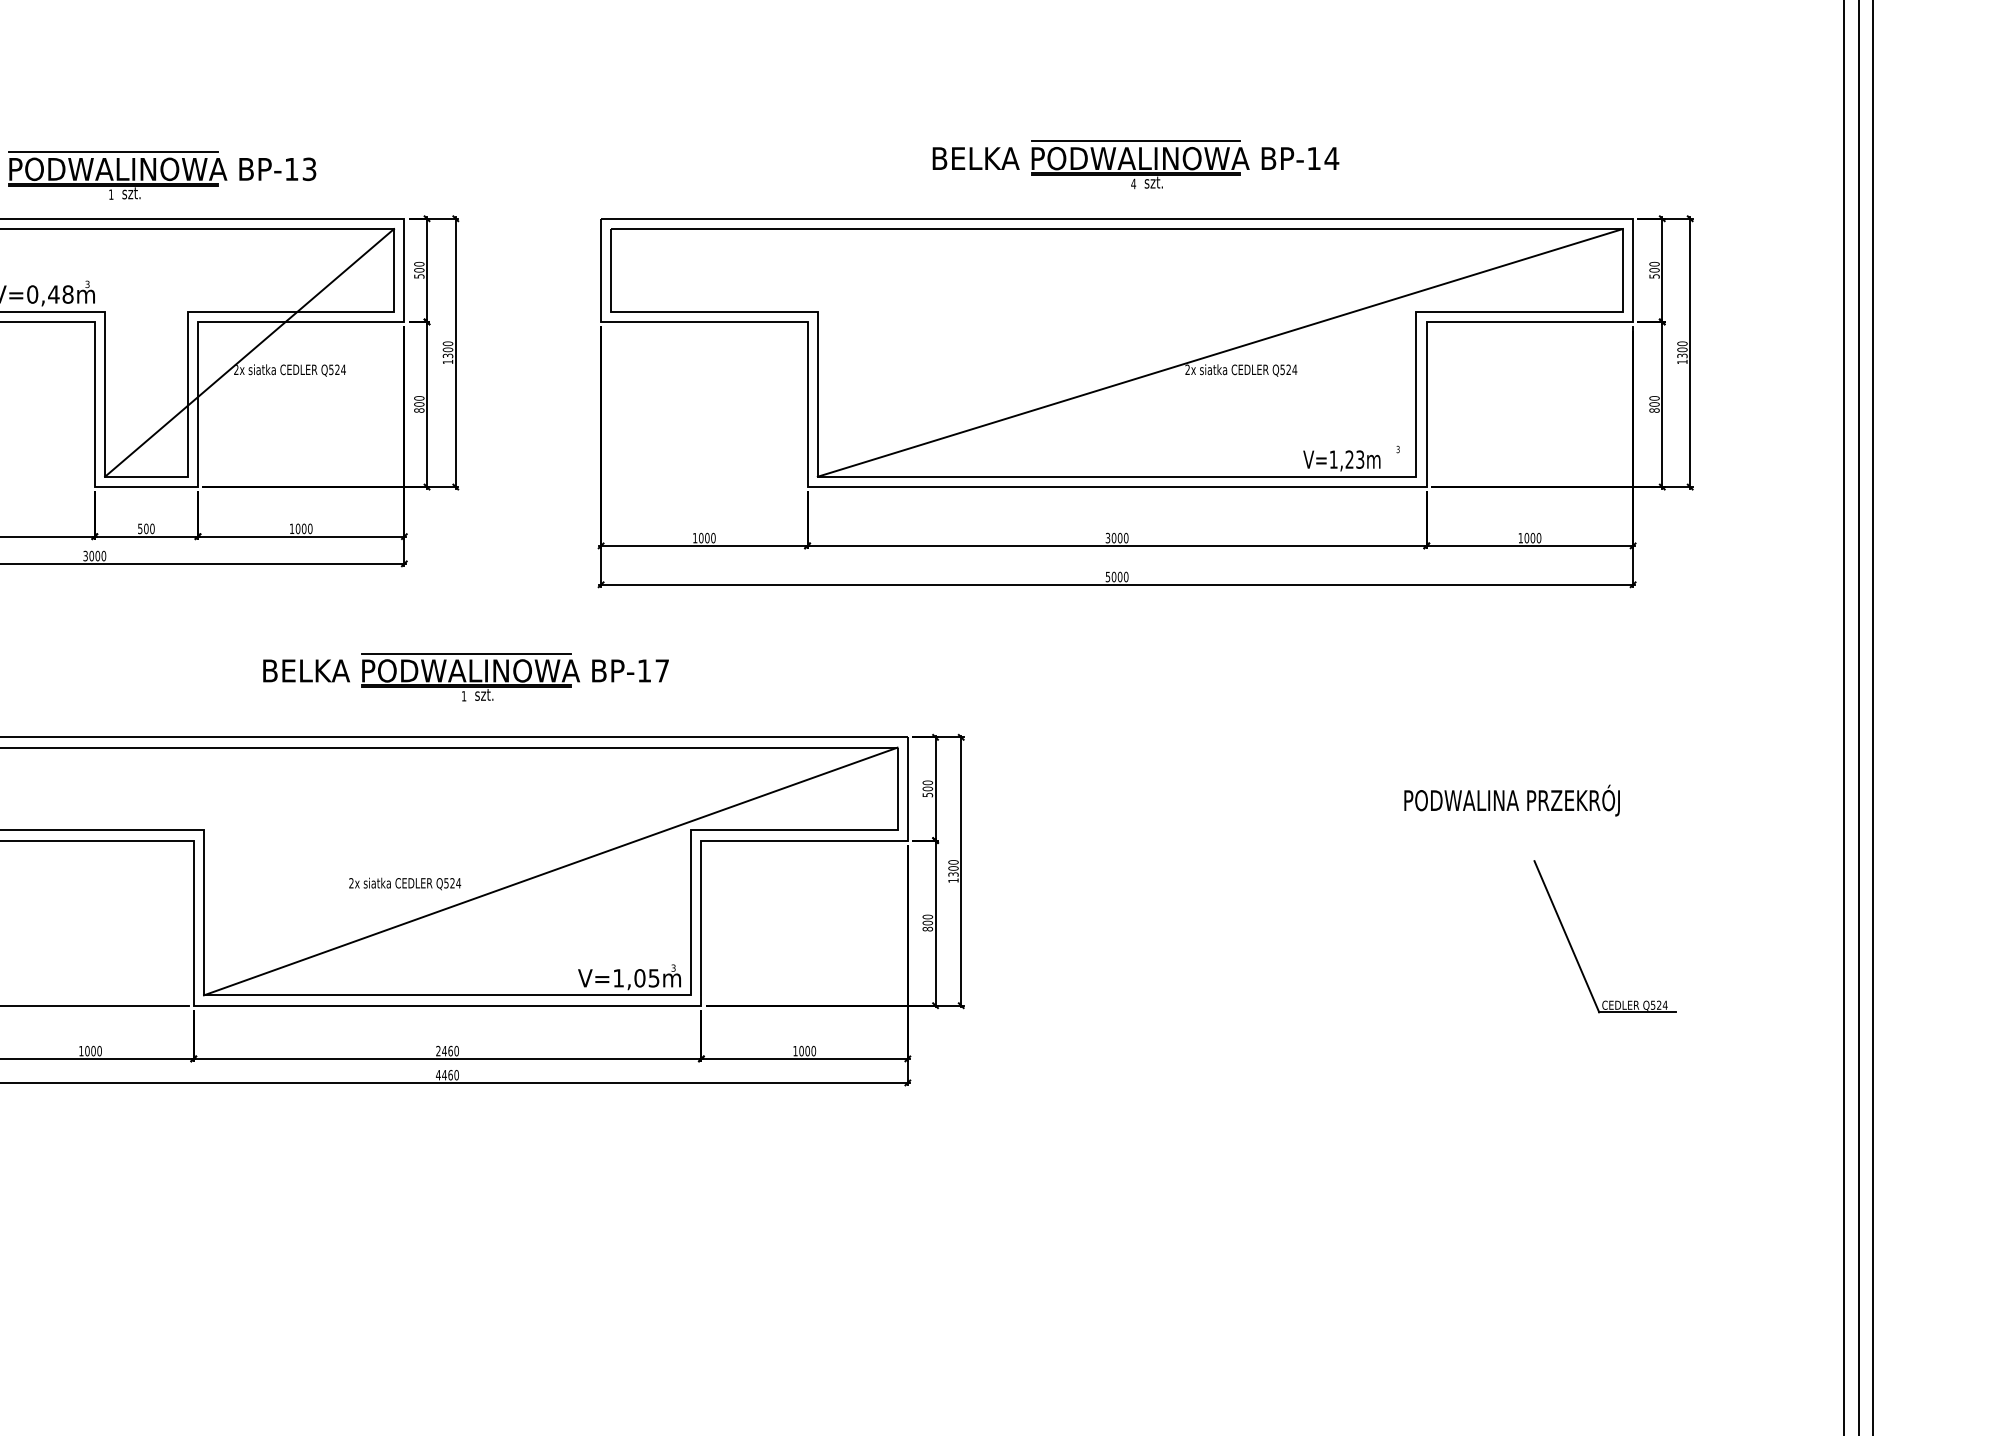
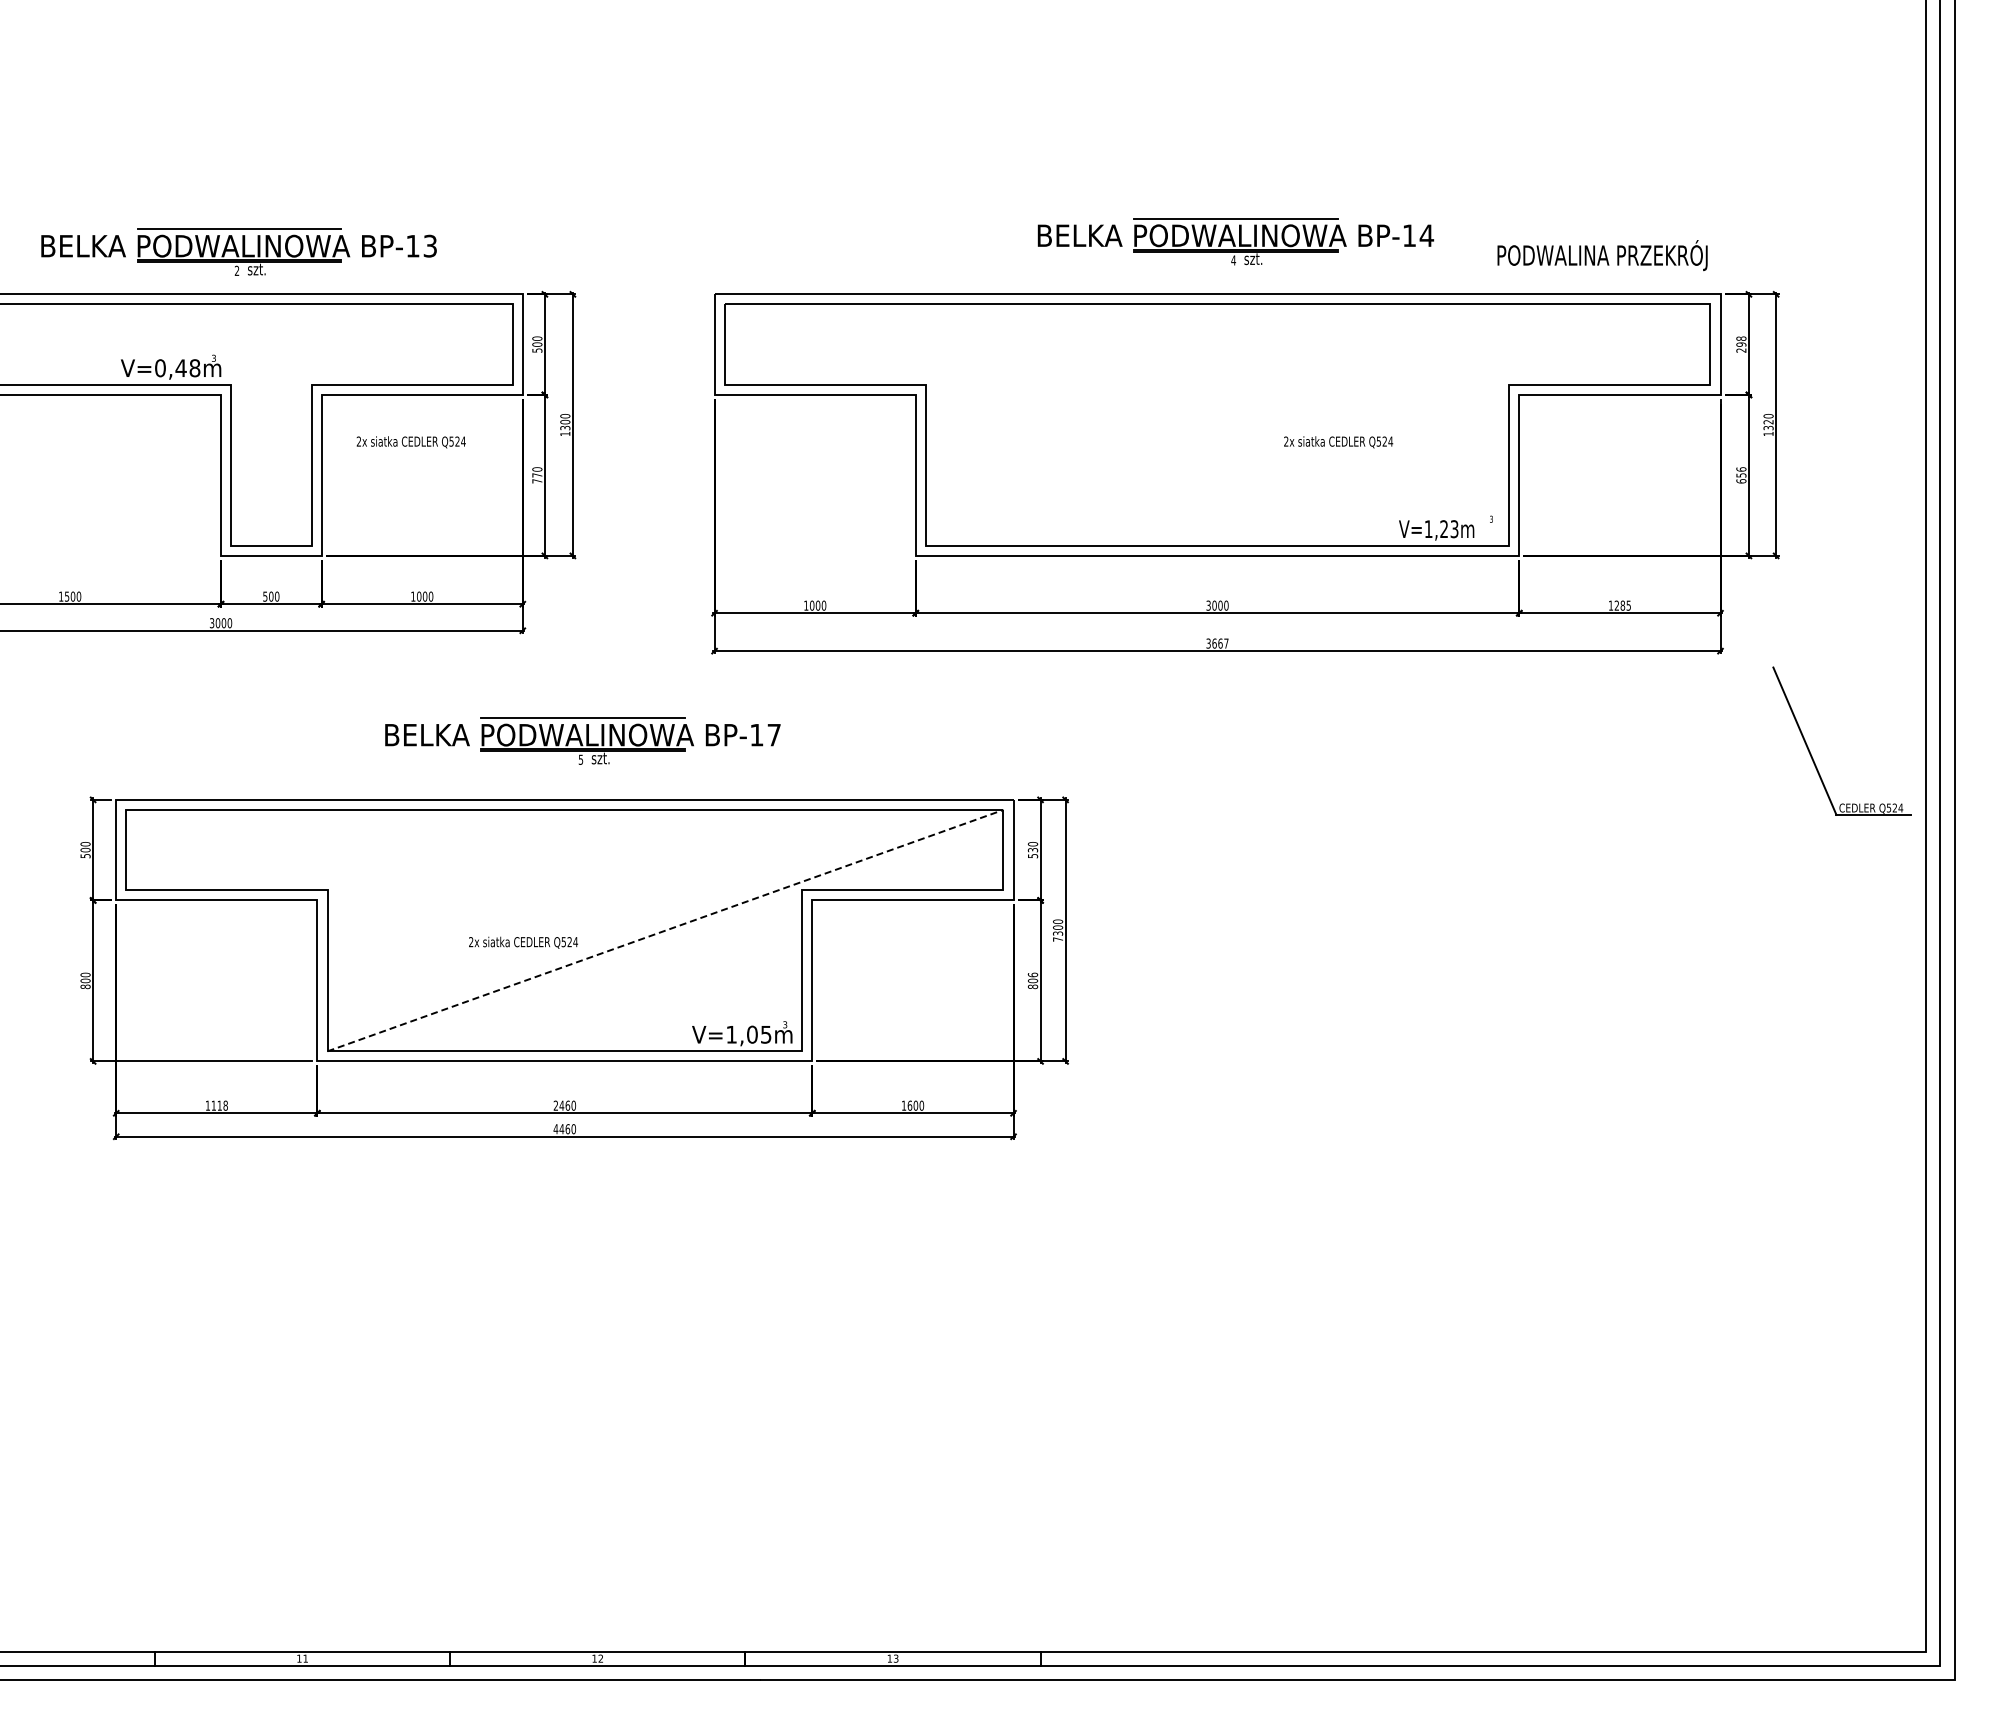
text: (110, 194) -> (236, 270), 1 -> 2
text: (1654, 270) -> (1741, 344), 500 -> 298
text: (1682, 349) -> (1768, 421), 1300 -> 1320
line: (249, 352) -> (371, 424), removed
line: (1219, 352) -> (1317, 424), removed
text: (1654, 404) -> (1741, 475), 800 -> 656
text: (419, 407) -> (537, 478), 800 -> 770
text: (1532, 537) -> (1622, 605), 1000 -> 1285
text: (1117, 576) -> (1217, 643), 5000 -> 3667
text: (463, 695) -> (580, 759), 1 -> 5
text: (928, 788) -> (1033, 849), 500 -> 530
text: (1512, 800) -> (1602, 255), moved
line: (550, 871) -> (665, 930), solid -> dashed
text: (953, 880) -> (1058, 939), 1300 -> 7300
text: (927, 916) -> (1032, 974), 800 -> 806
part: (1573, 949) -> (1811, 753), moved
text: (93, 1050) -> (219, 1105), 1000 -> 1118
text: (802, 1050) -> (910, 1105), 1000 -> 1600

